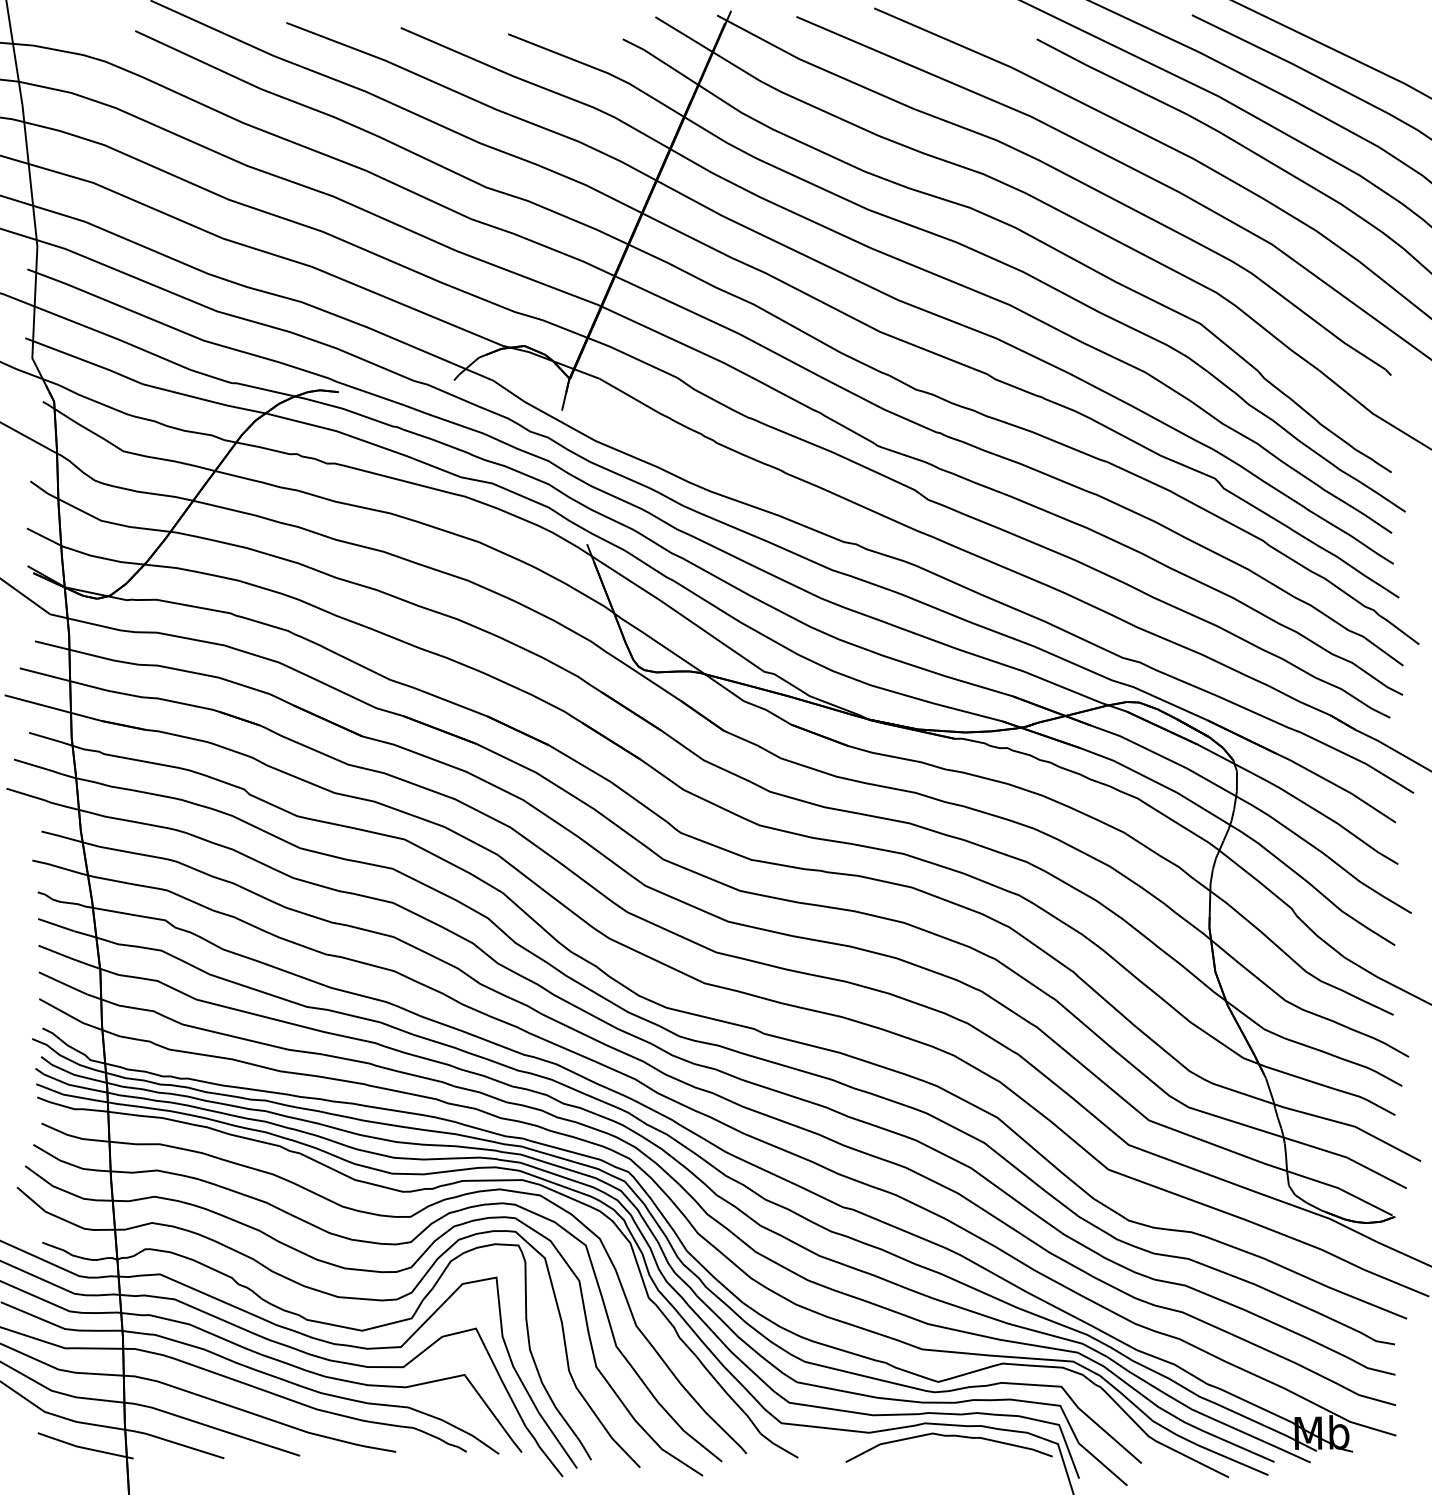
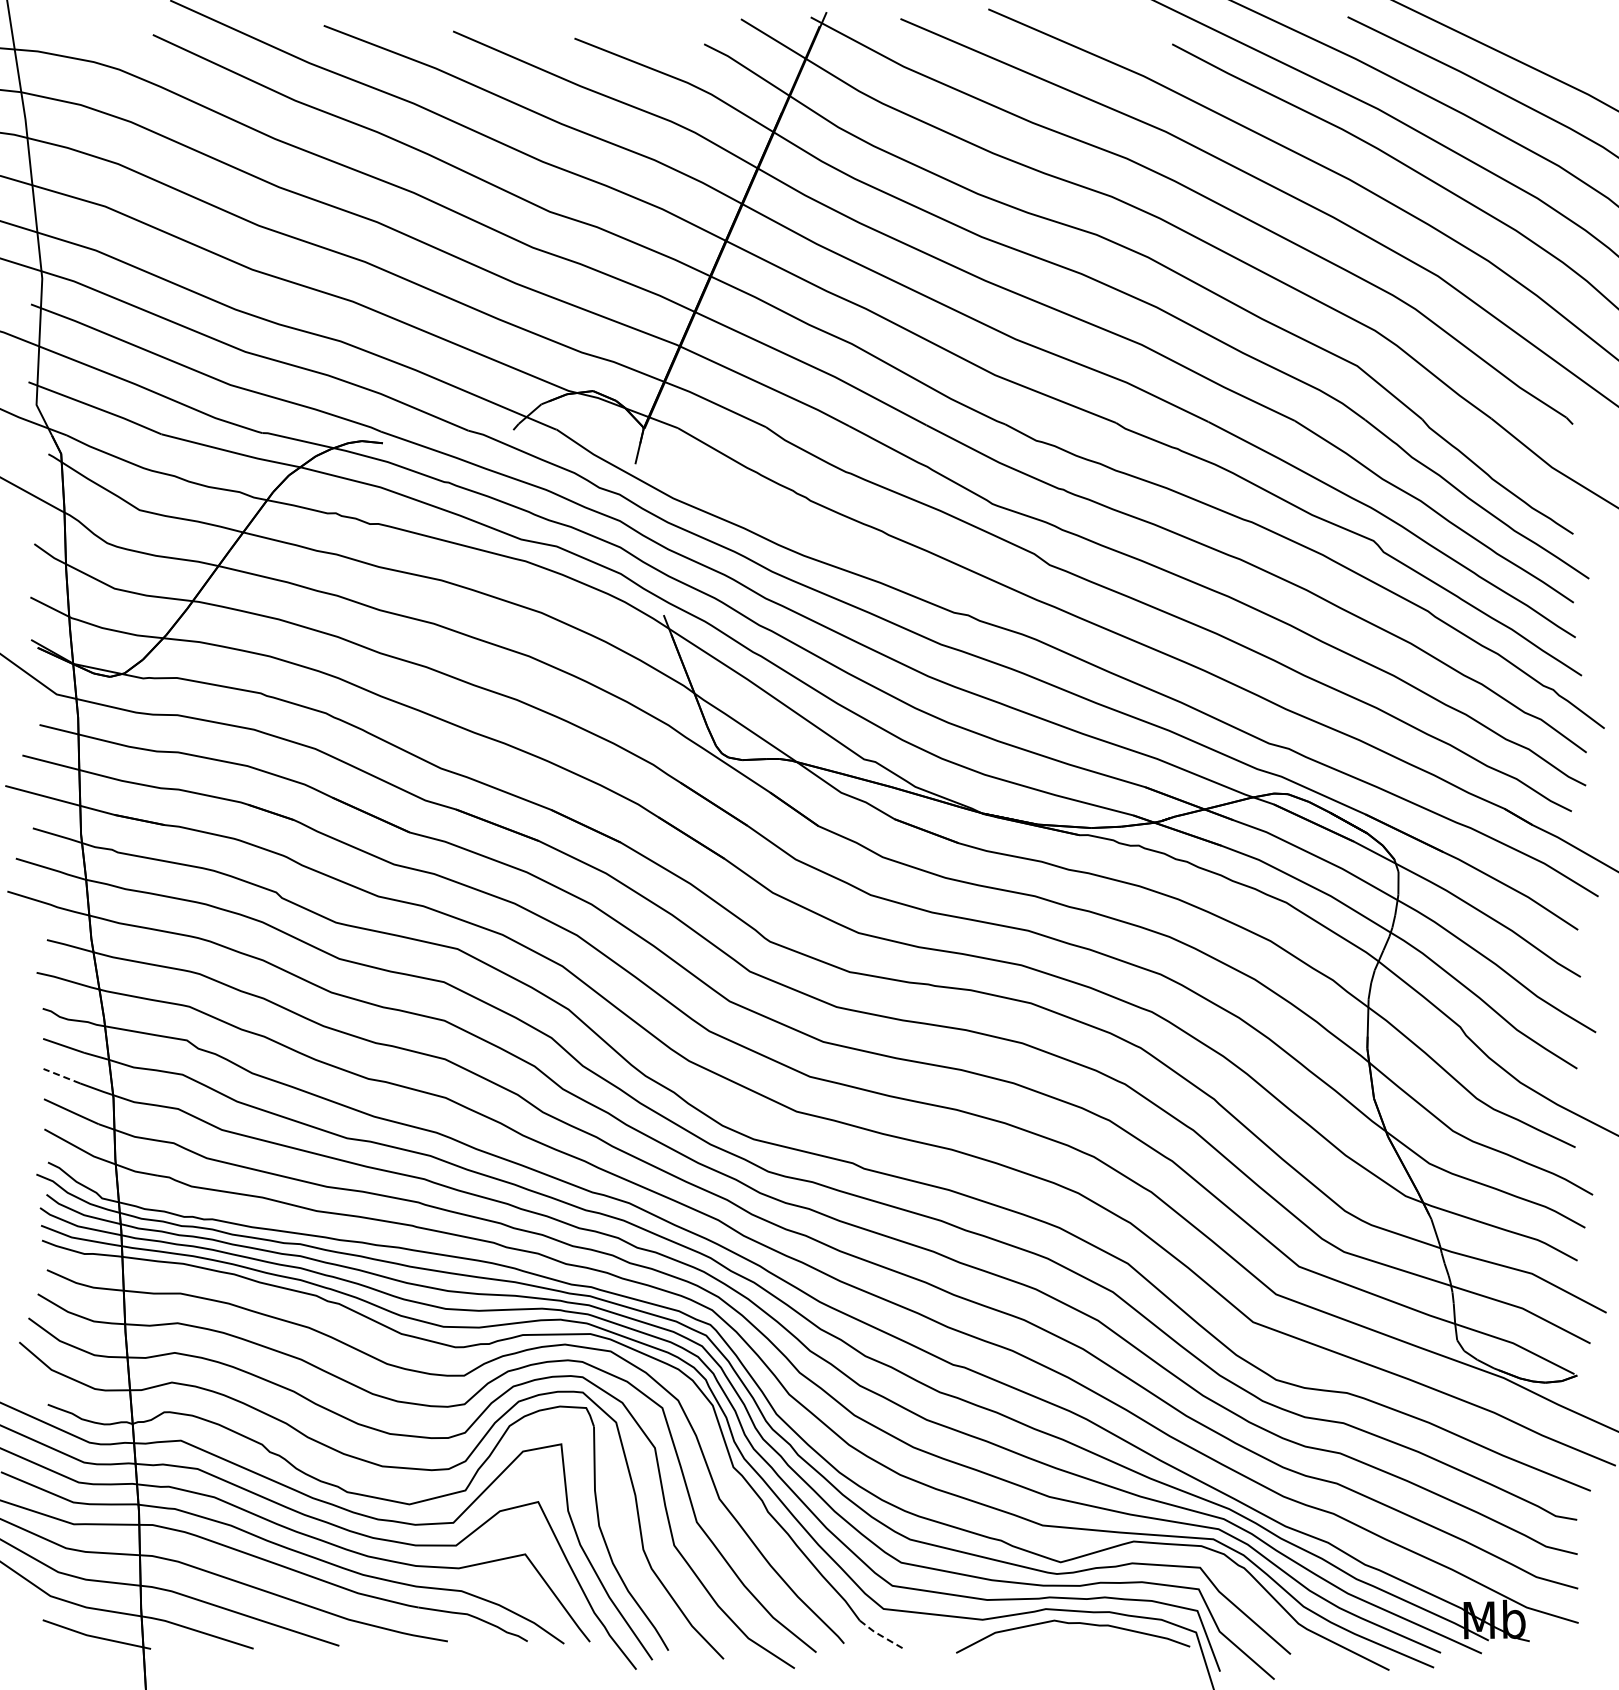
line: (54, 952) -> (61, 1076), solid -> dashed
line: (778, 1446) -> (880, 1635), solid -> dashed

